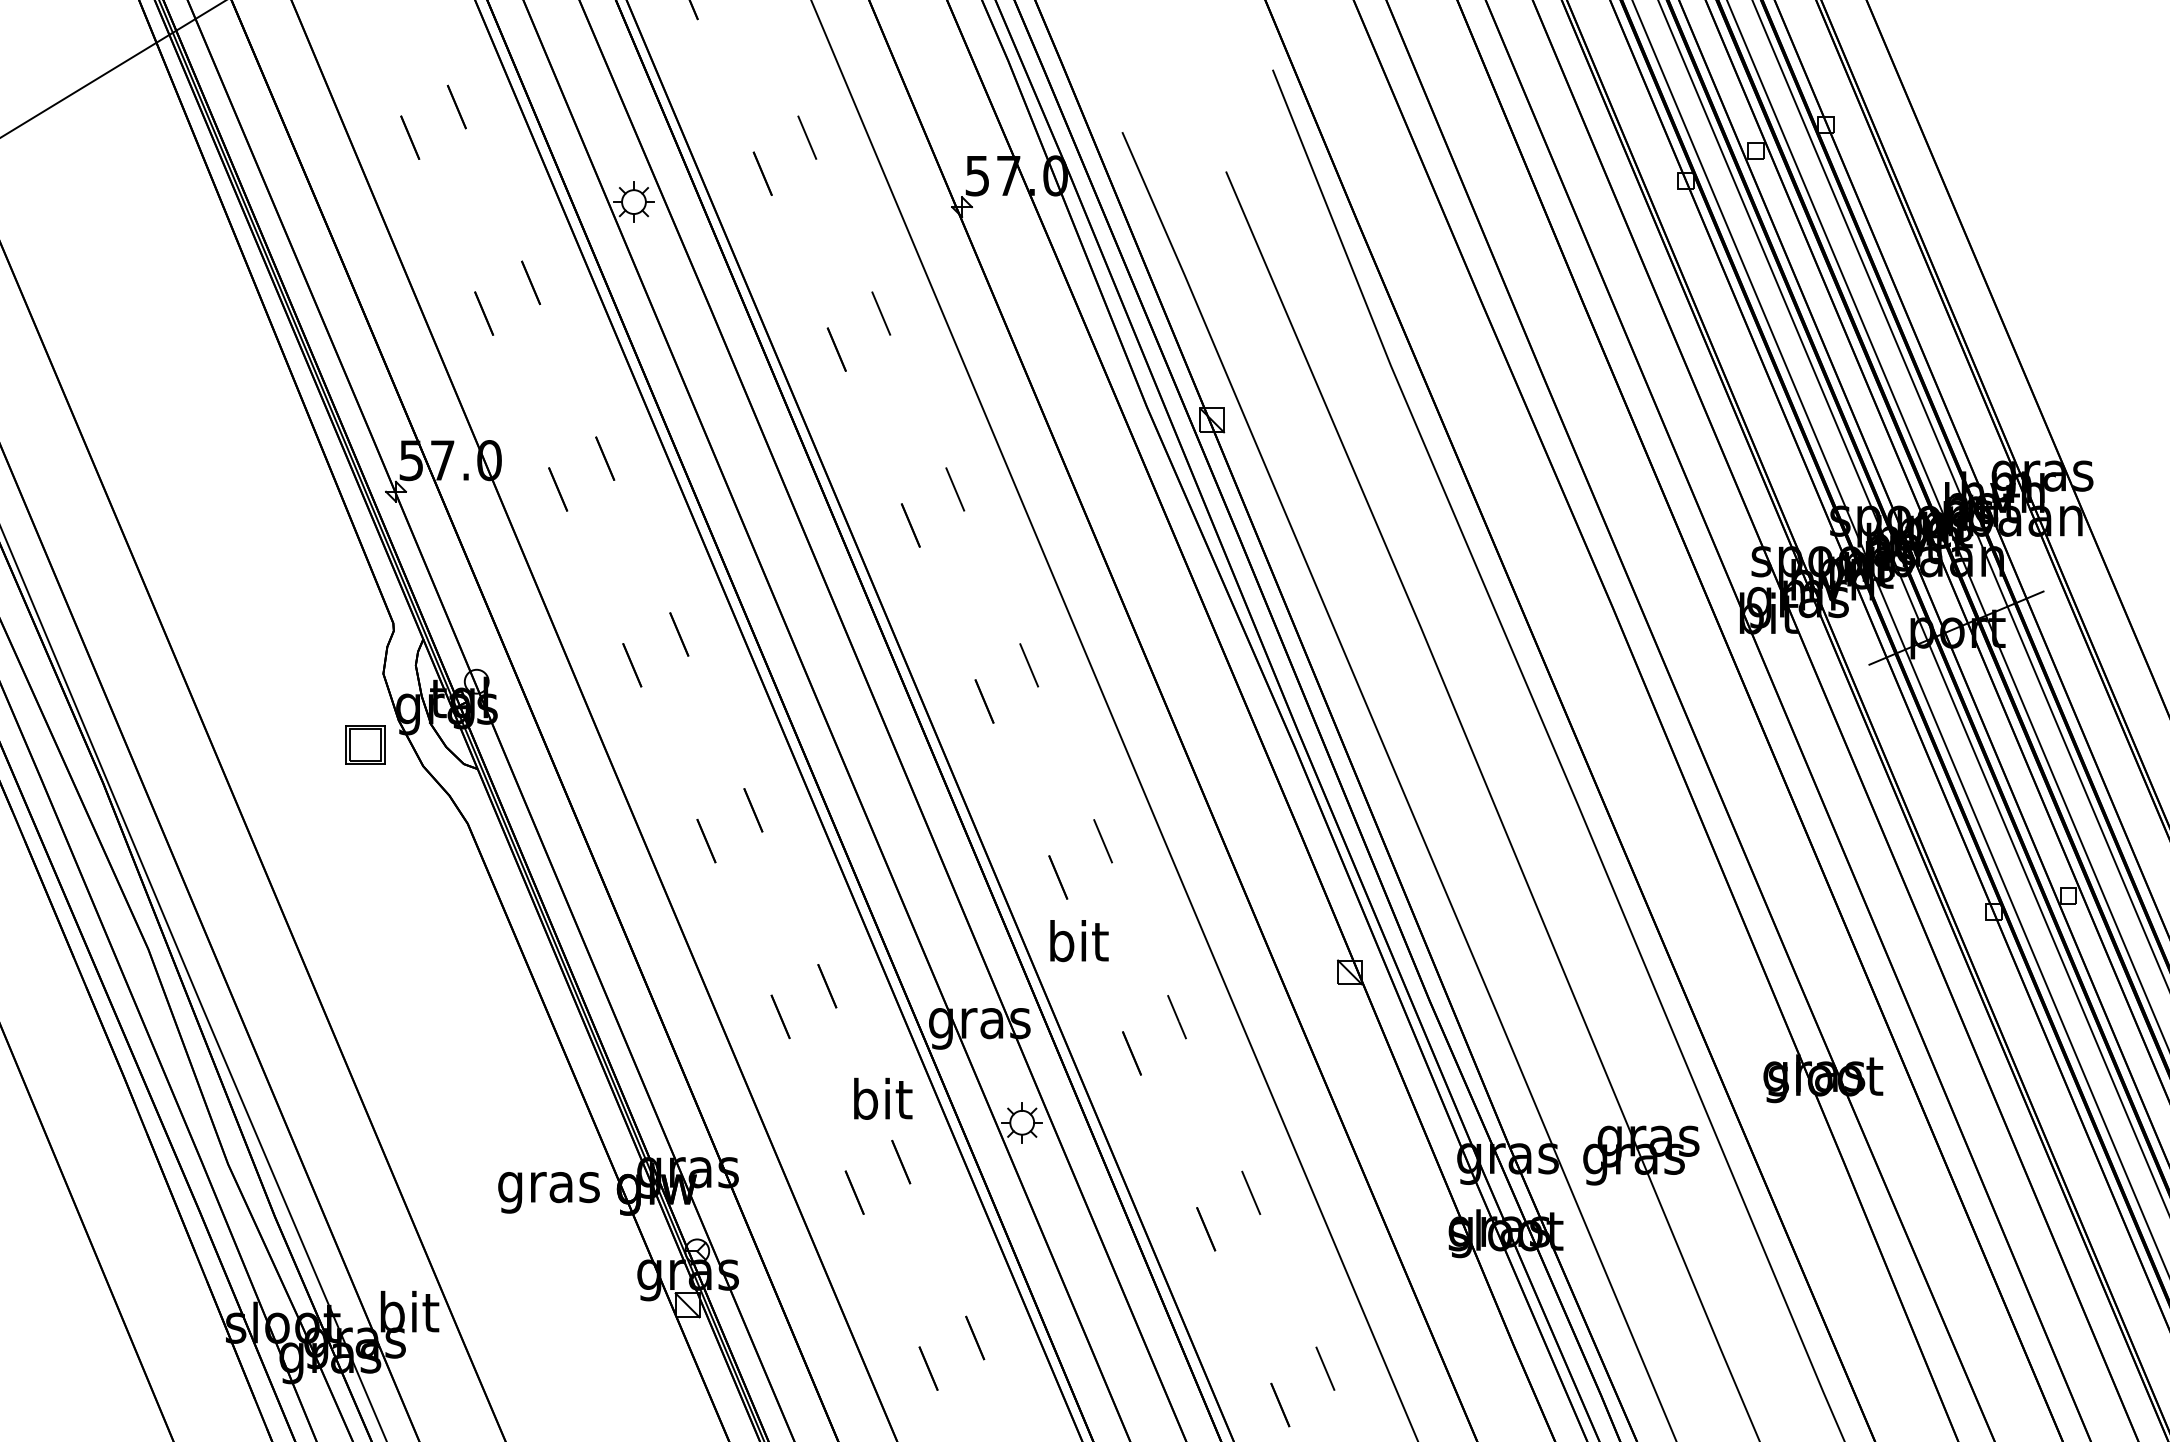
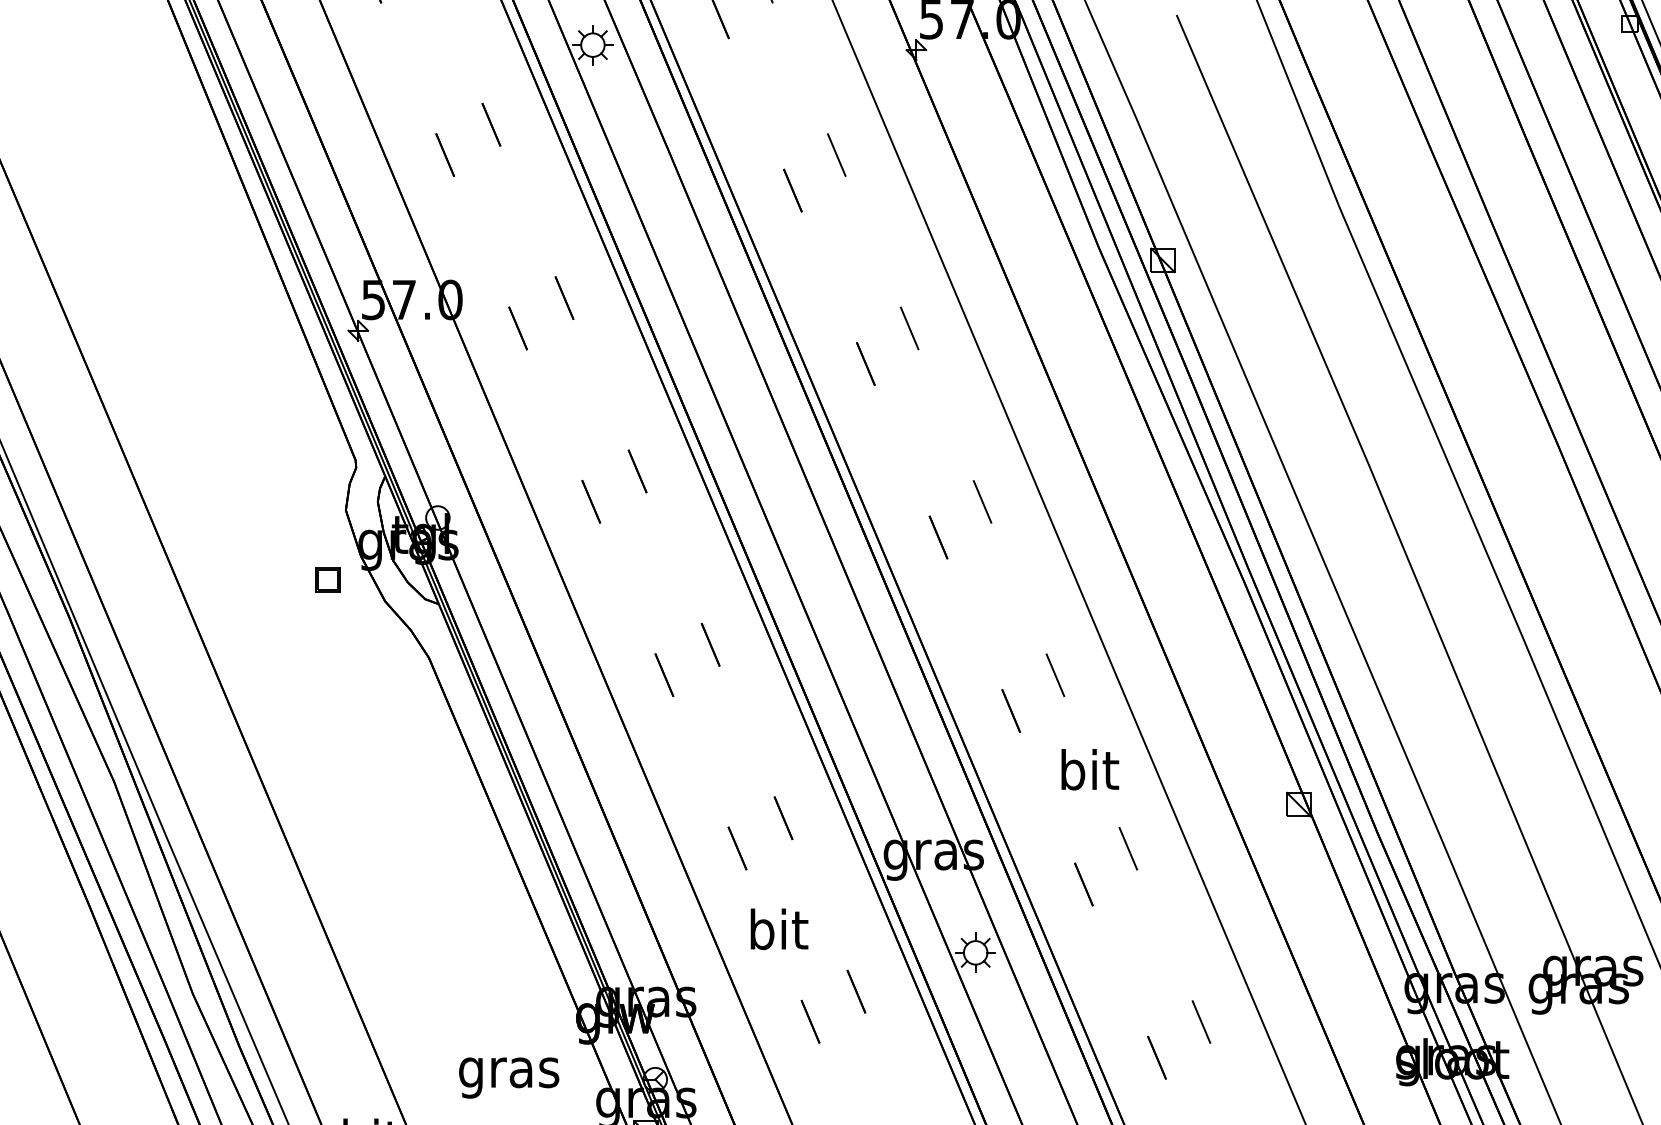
part: (364, 744) -> (327, 579), size x0.62
text: (1079, 941) -> (1090, 770), moved
text: (883, 1098) -> (779, 928), moved
text: (548, 1192) -> (508, 1077), moved

